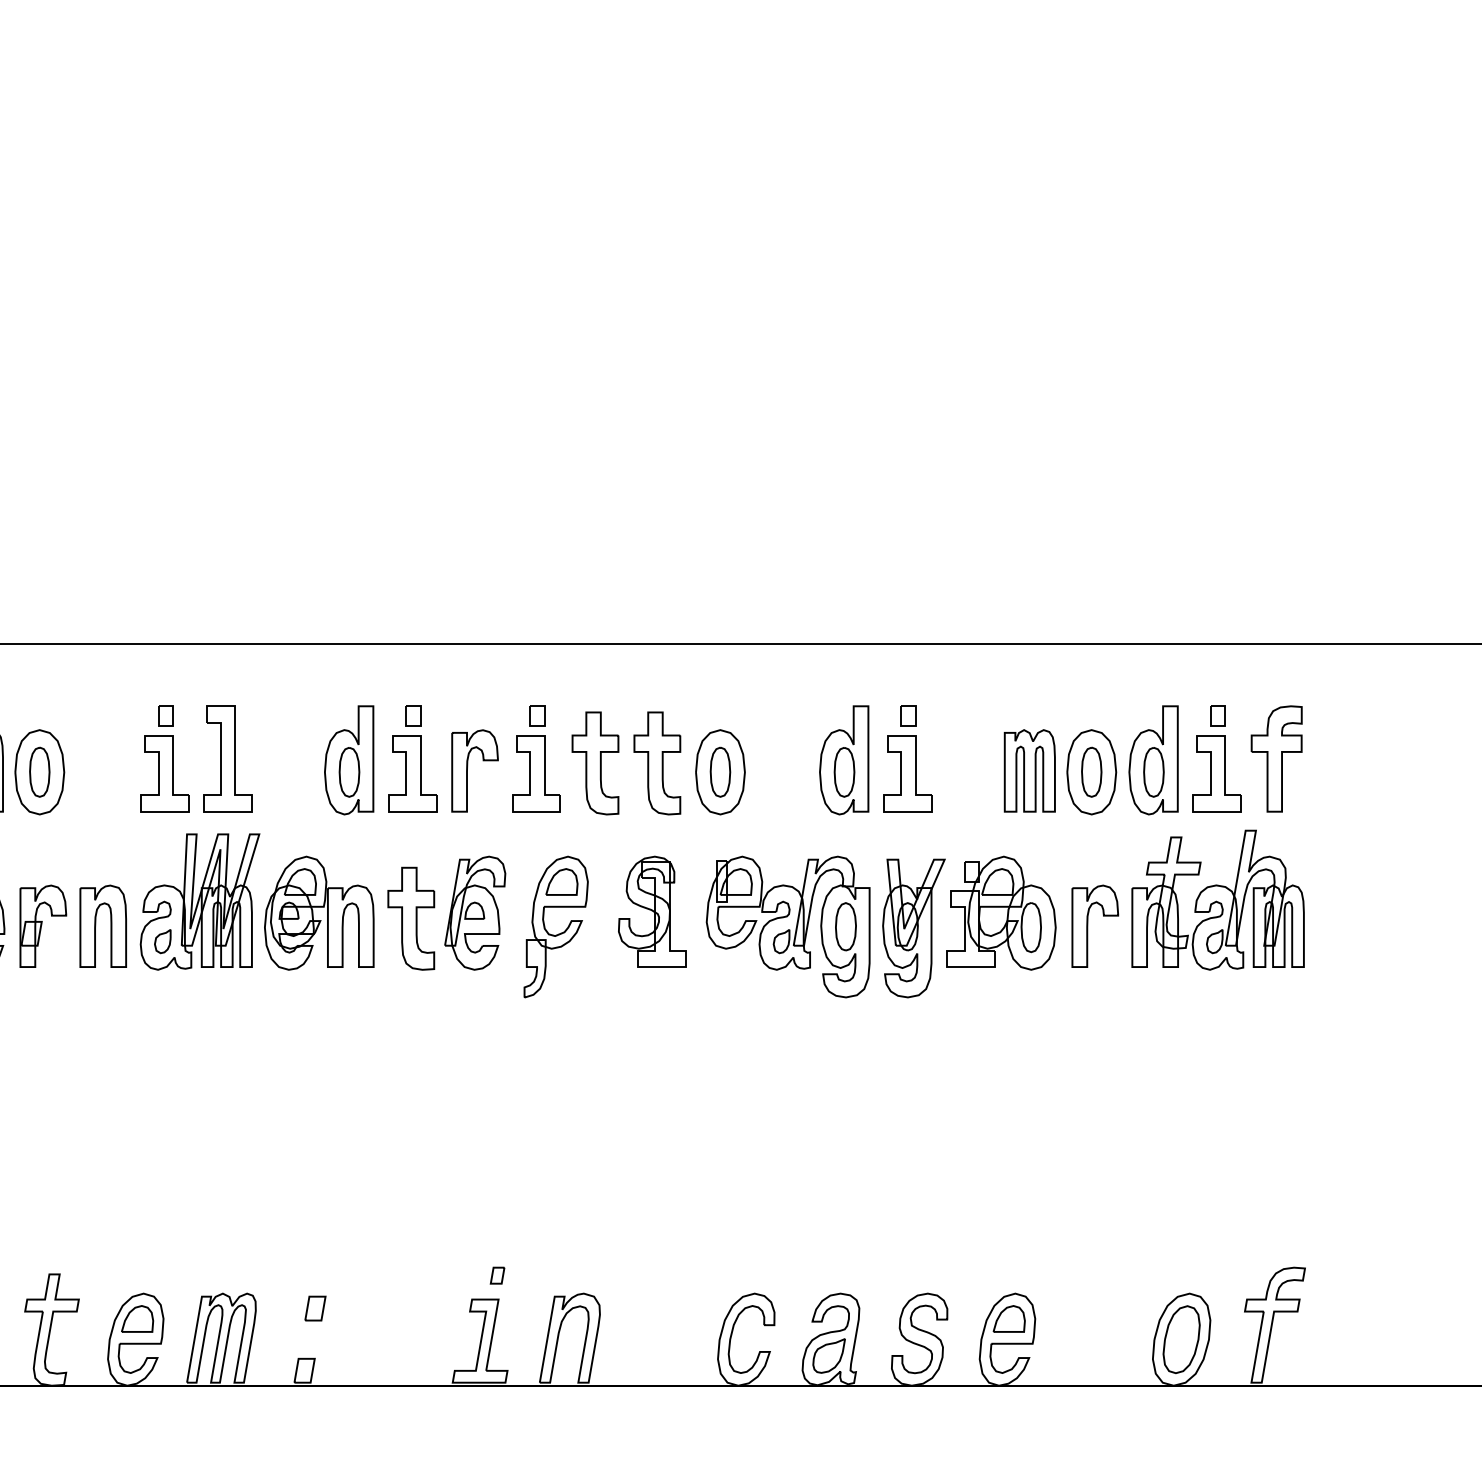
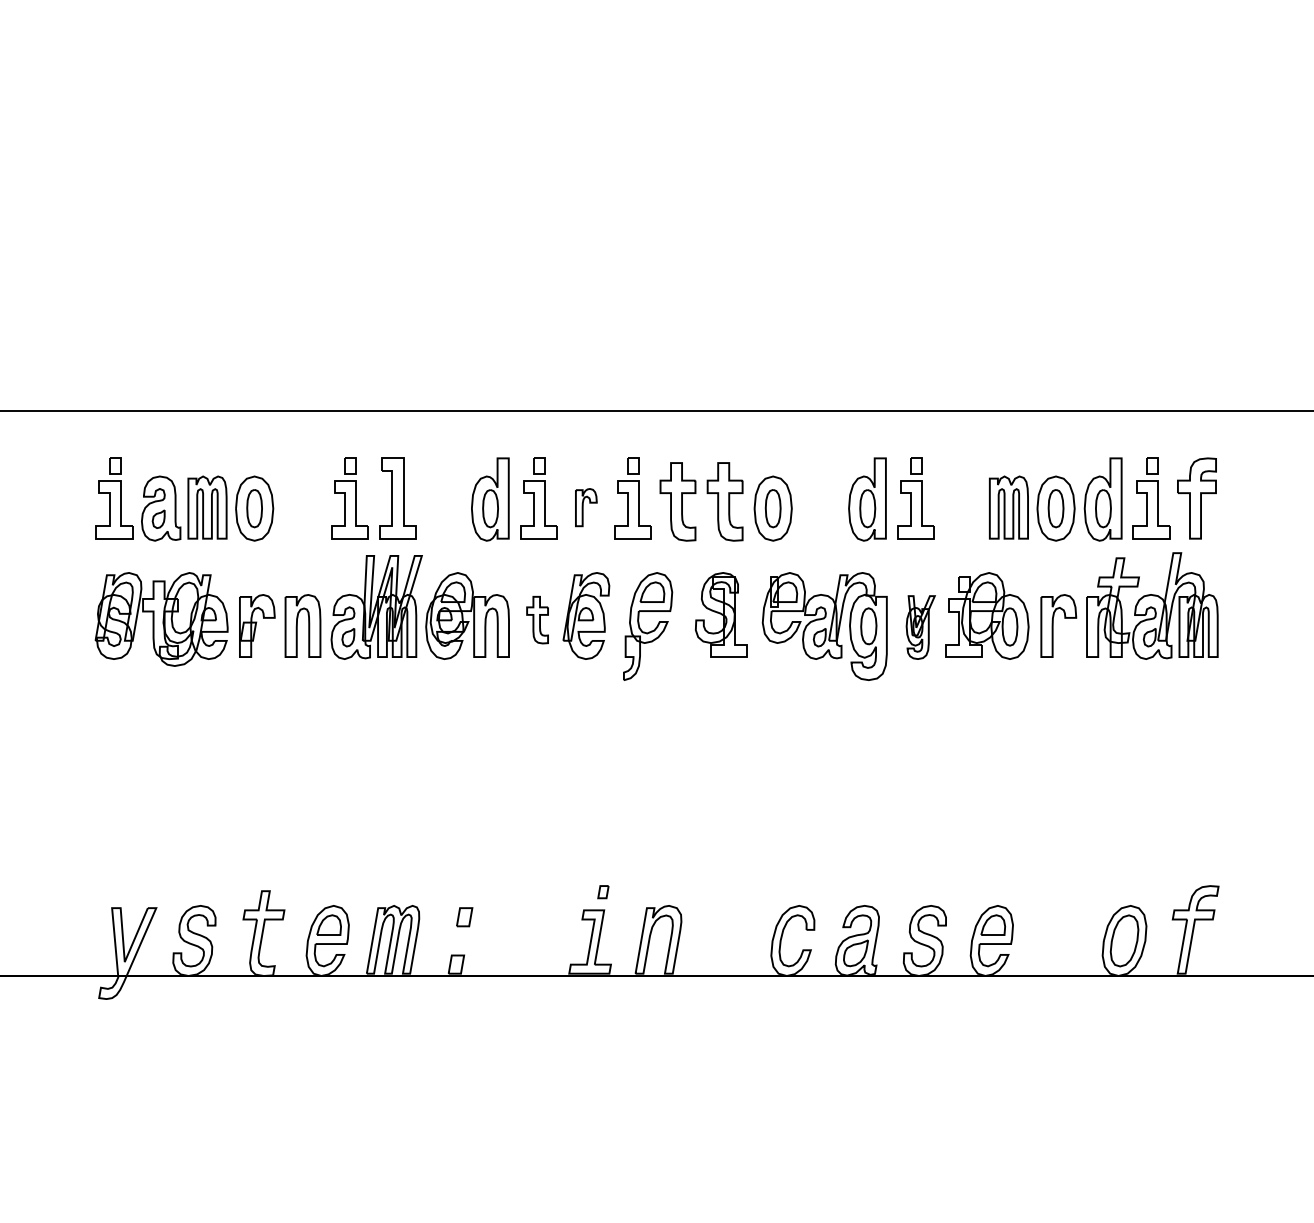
part: (475, 770) -> (586, 507), size x0.6
part: (411, 917) -> (537, 619), size x0.6
part: (913, 928) -> (920, 627), size x0.6

